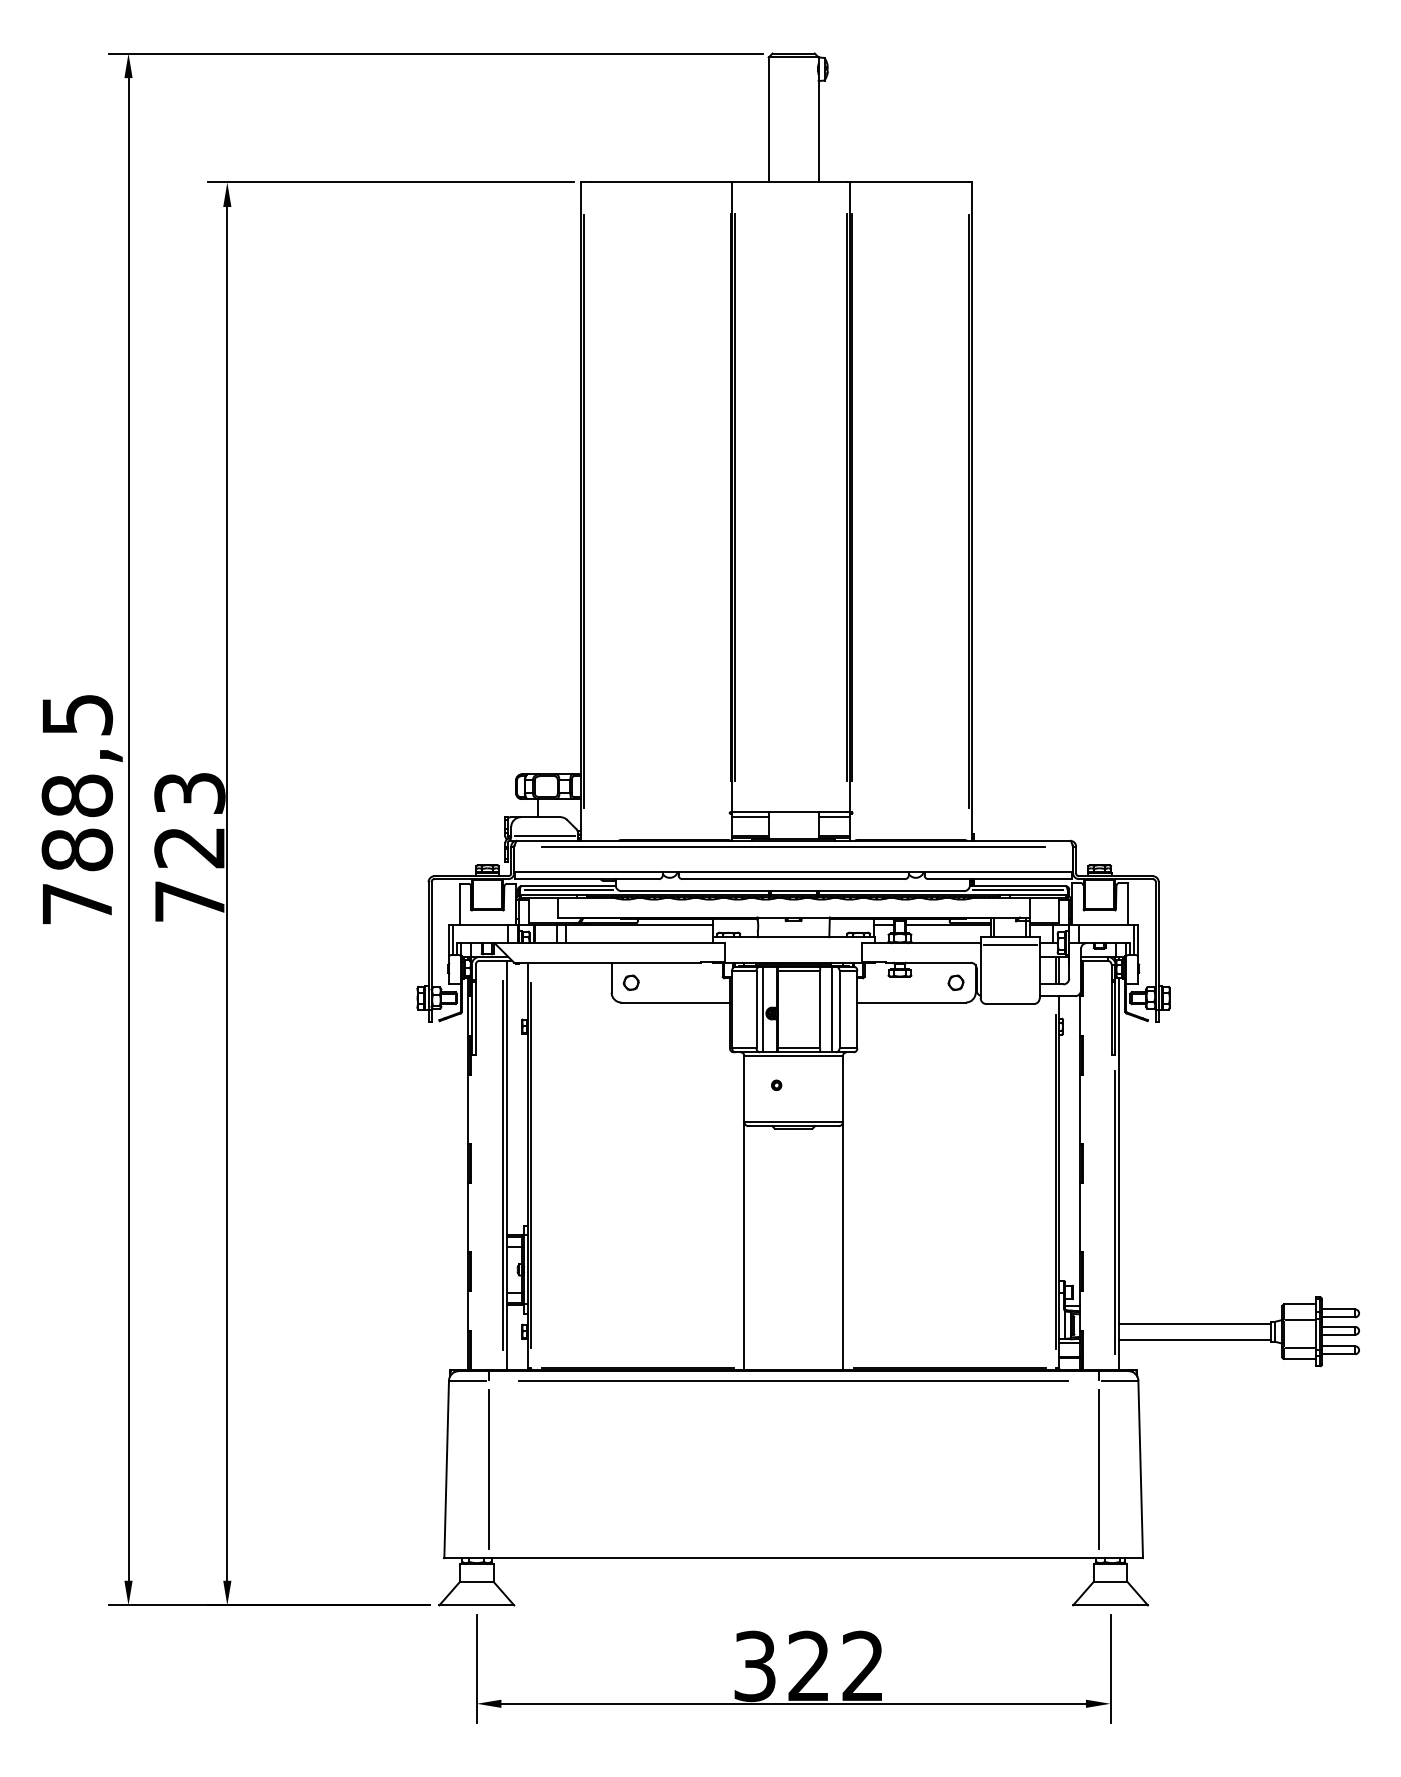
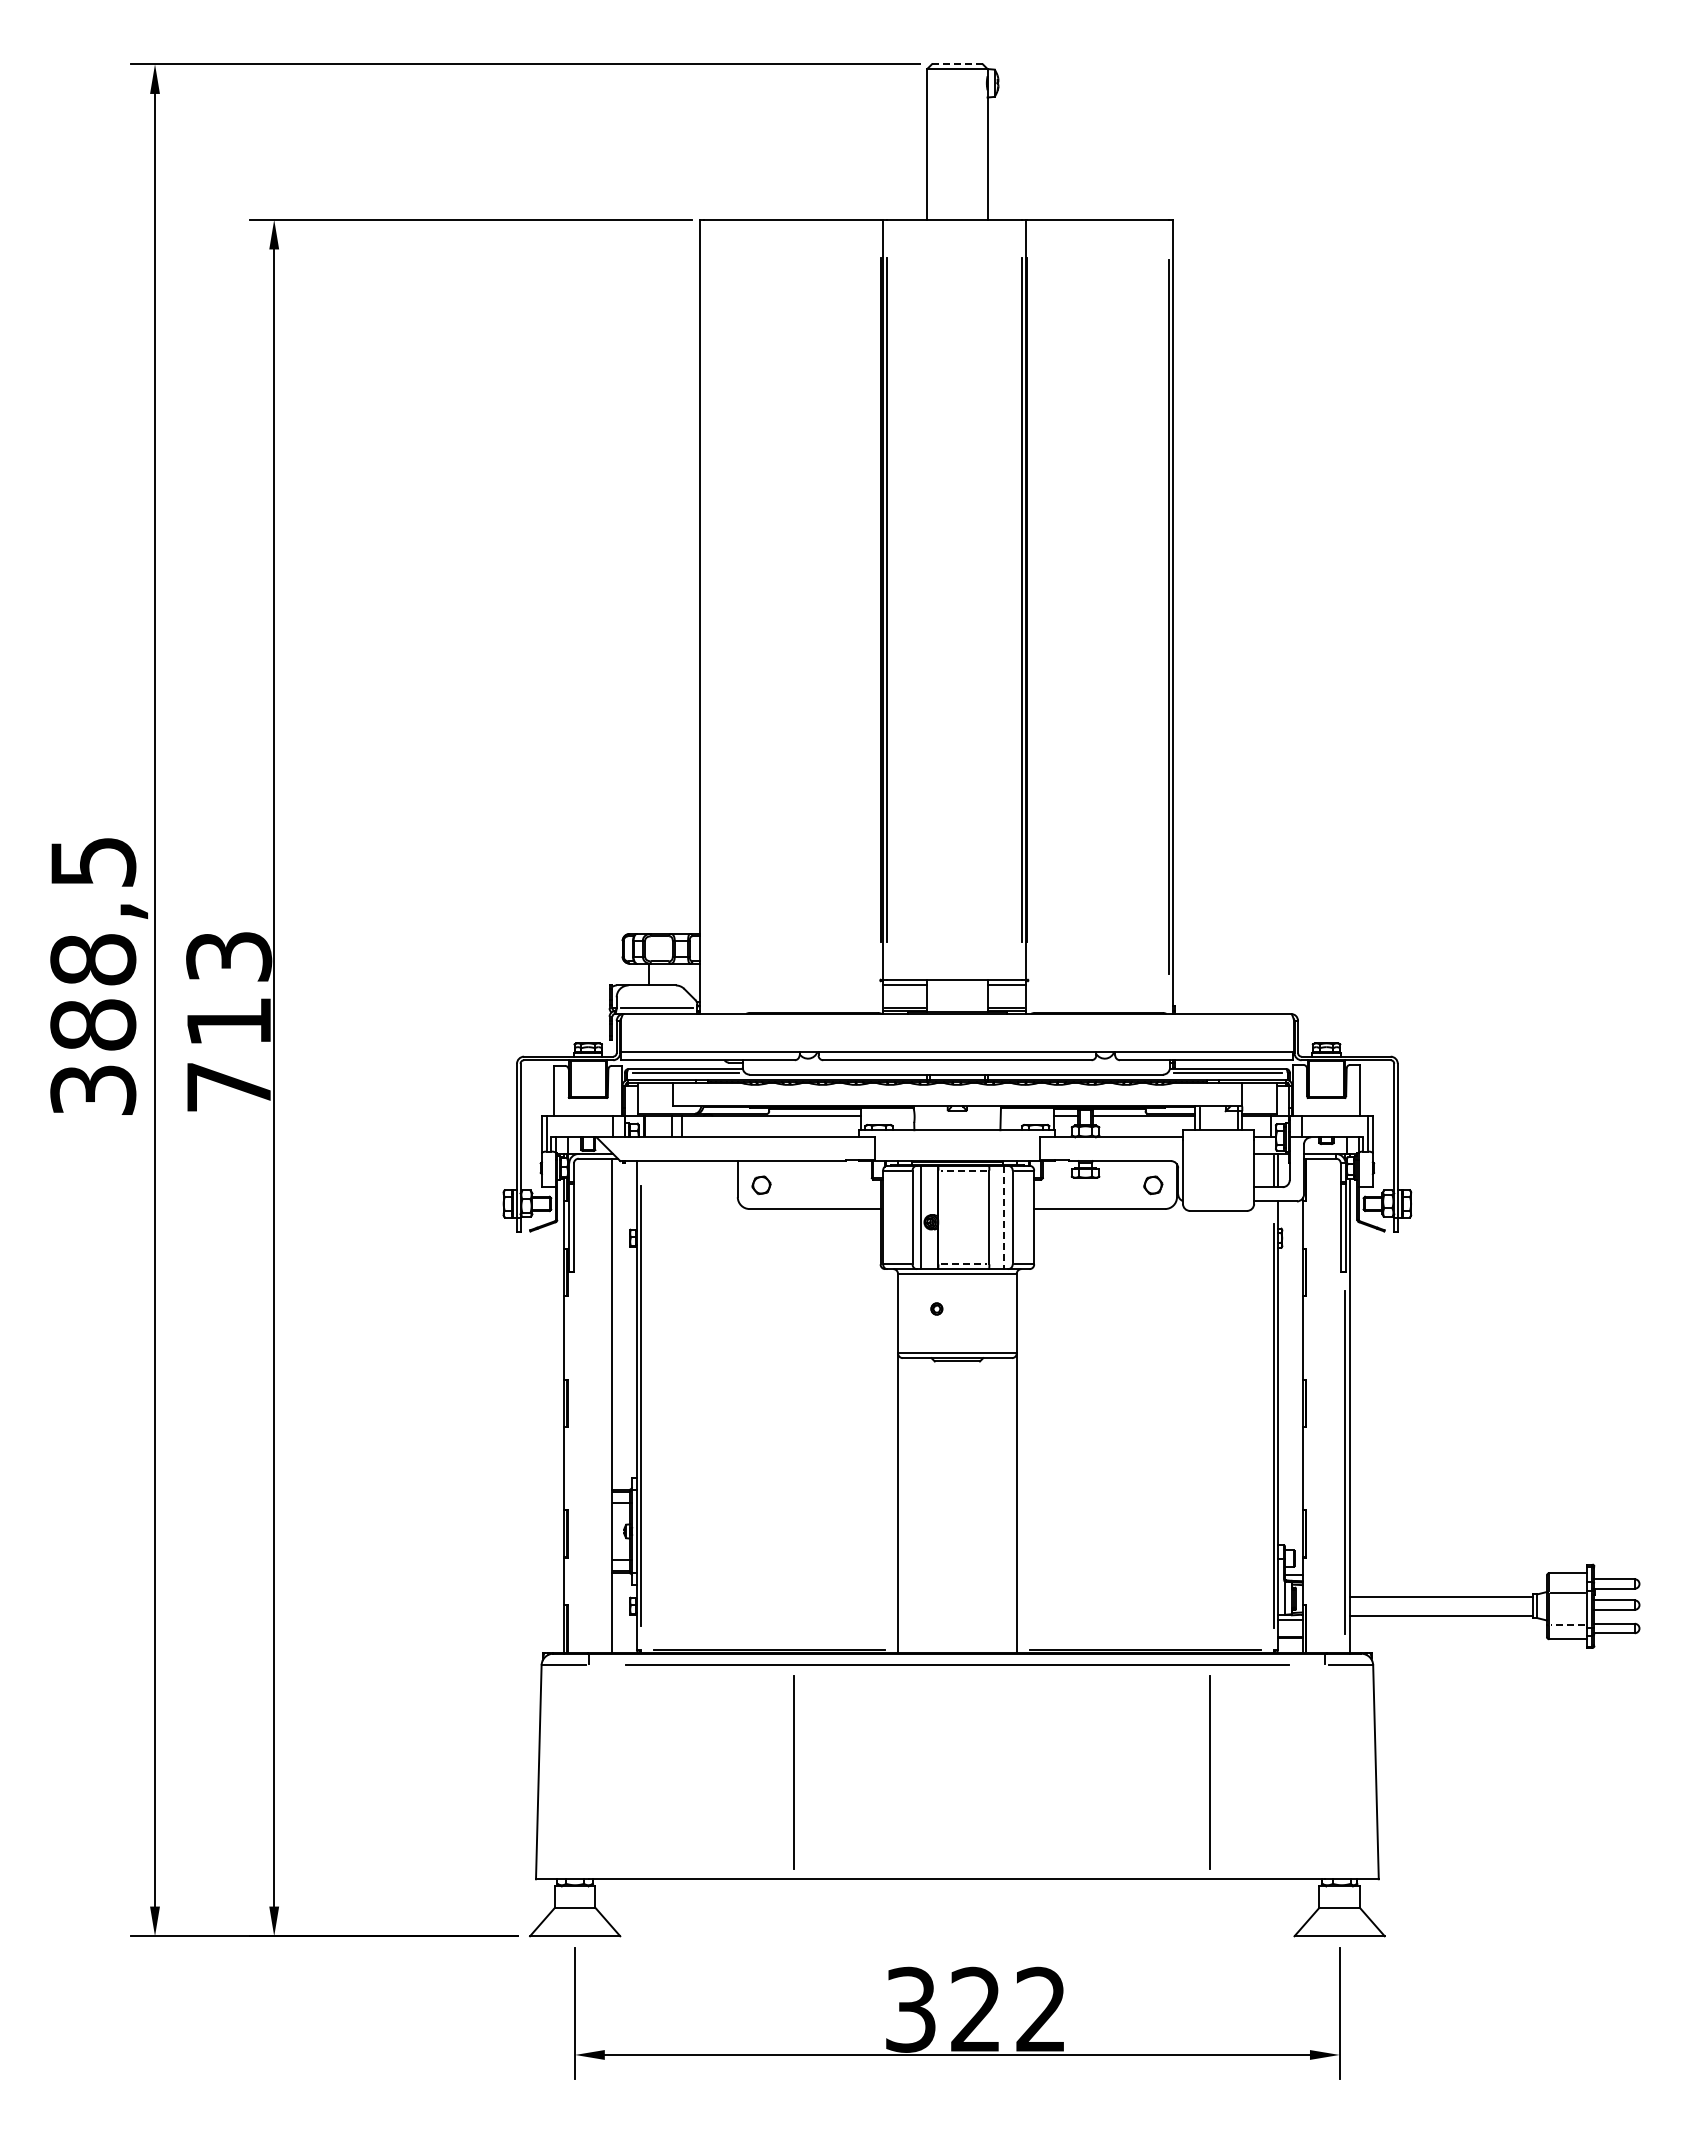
line: (793, 53) -> (957, 64), solid -> dashed
line: (584, 511) -> (704, 616), removed
text: (189, 847) -> (228, 1022), 723 -> 713
line: (793, 847) -> (957, 1021), removed
text: (77, 903) -> (93, 1089), 788,5 -> 388,5
line: (1010, 944) -> (1218, 1139), removed
line: (798, 970) -> (963, 1170), solid -> dashed
line: (831, 1009) -> (1003, 1217), solid -> dashed
line: (799, 1048) -> (964, 1264), solid -> dashed
line: (502, 1165) -> (606, 1405), removed
line: (1299, 1347) -> (1567, 1625), solid -> dashed
line: (487, 1469) -> (793, 1772), moved
line: (1098, 1469) -> (1209, 1772), moved

